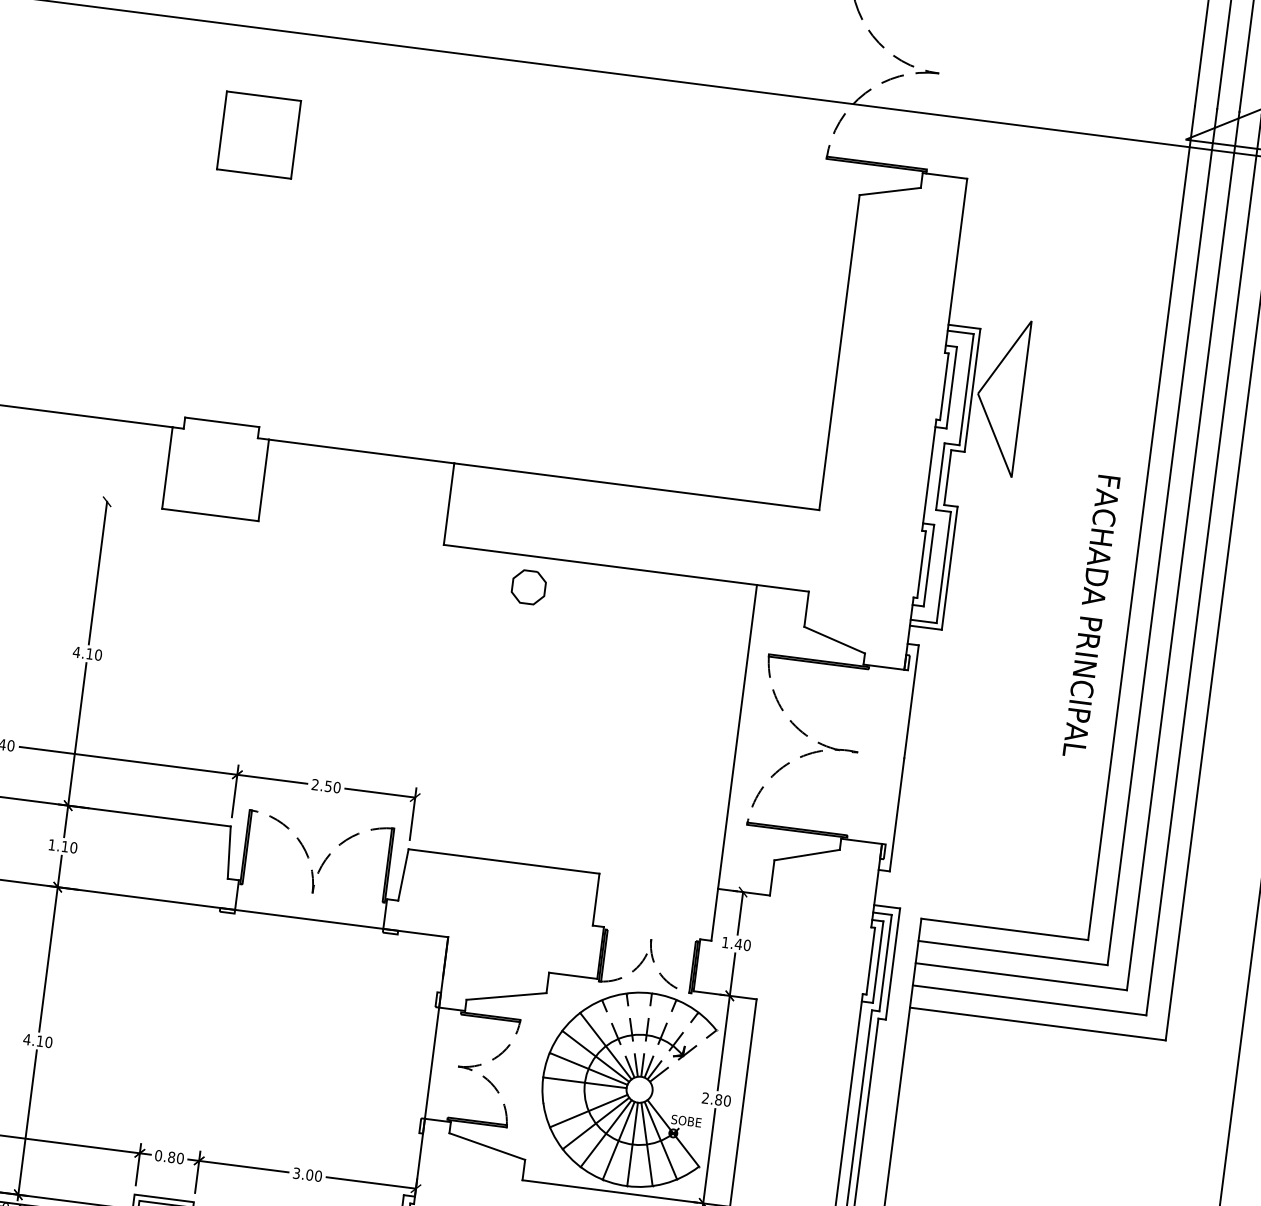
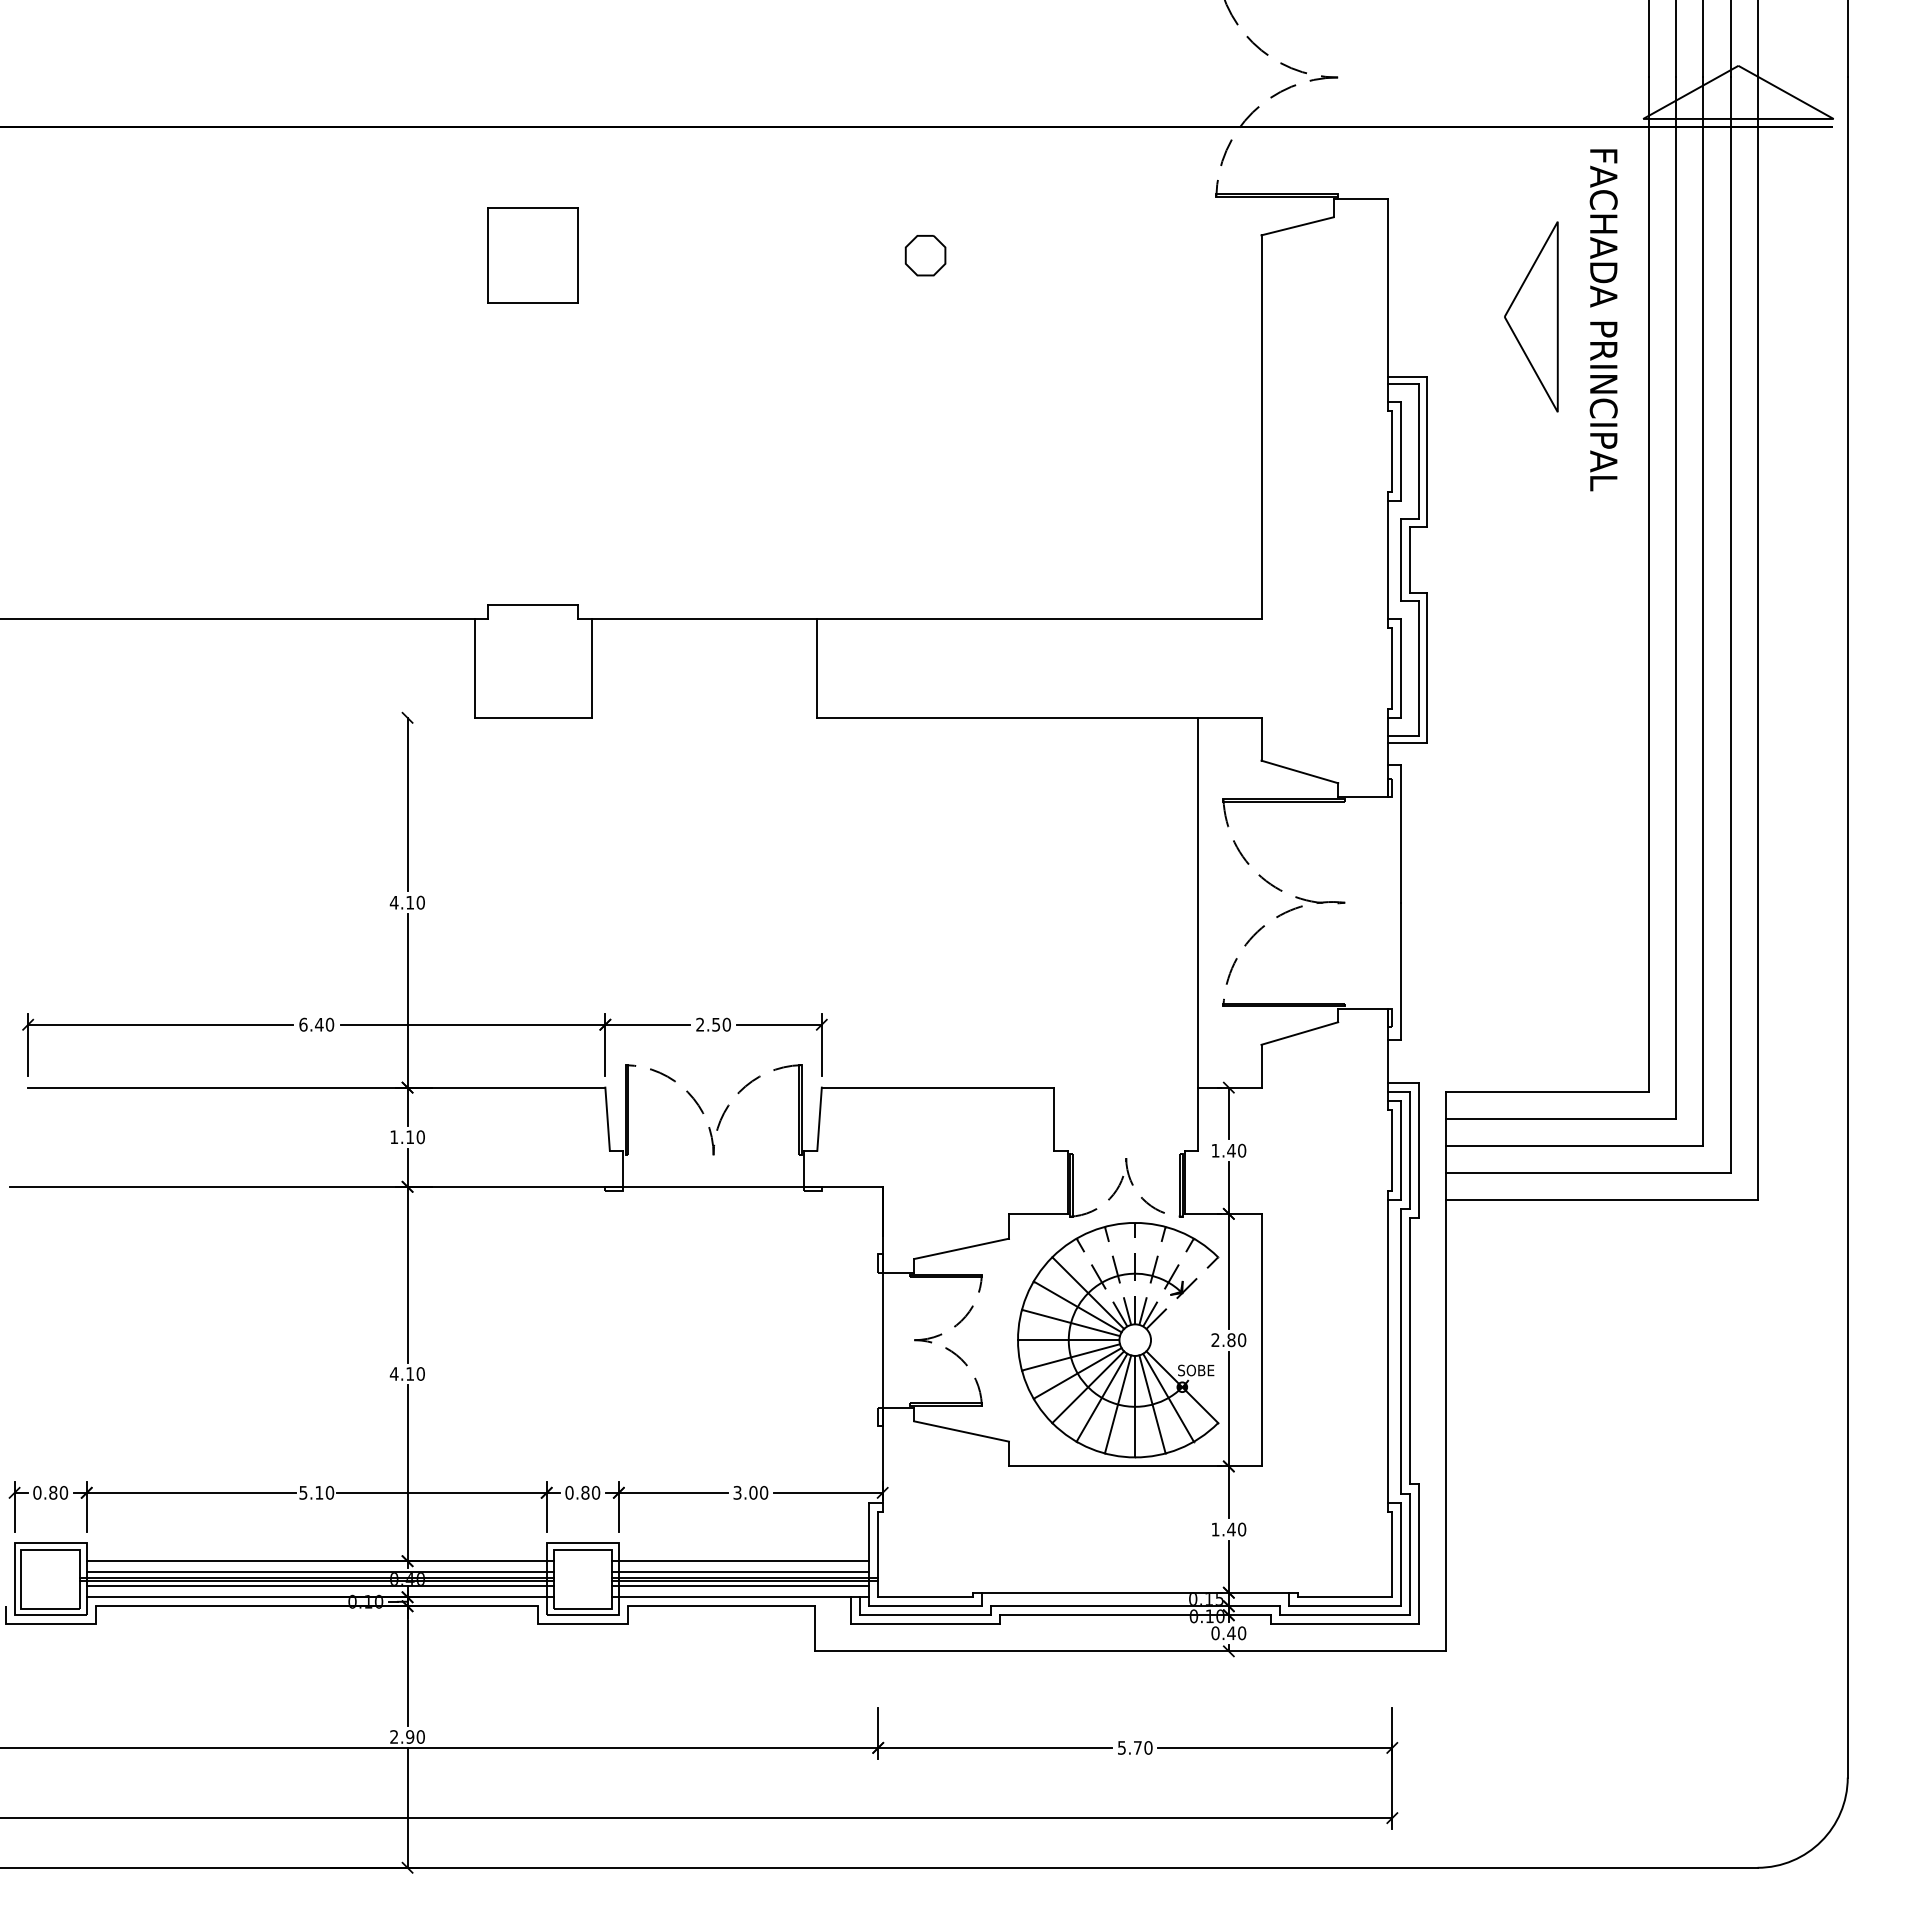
part: (1000, 396) -> (1531, 316), moved
part: (528, 587) -> (925, 255), moved
text: (1091, 616) -> (1603, 320), moved
line: (585, 1097) -> (1071, 1357), added

